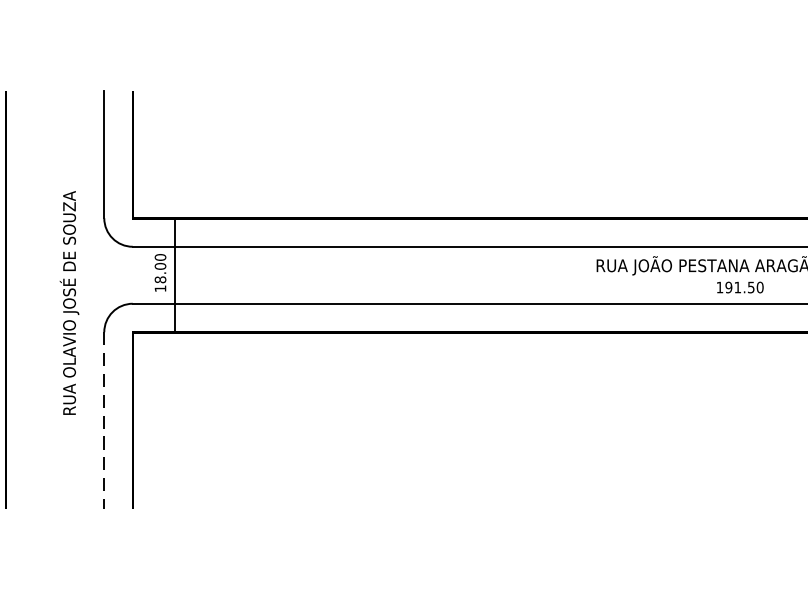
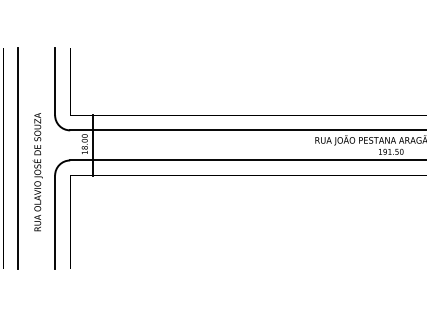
line: (35, 300) -> (18, 158), added
text: (69, 303) -> (37, 172), moved
line: (105, 421) -> (55, 222), dashed -> solid

